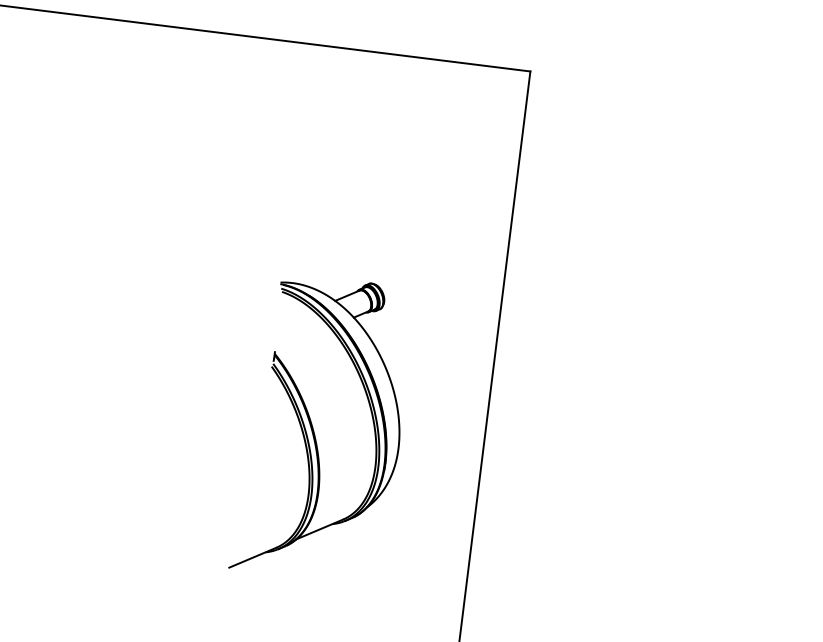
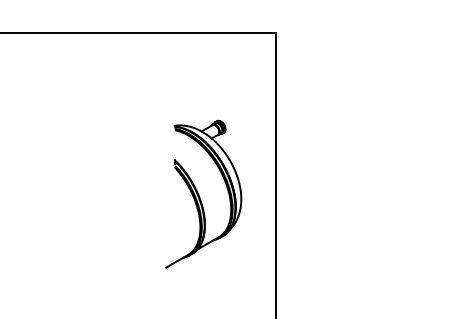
part: (323, 426) -> (203, 193), moved

